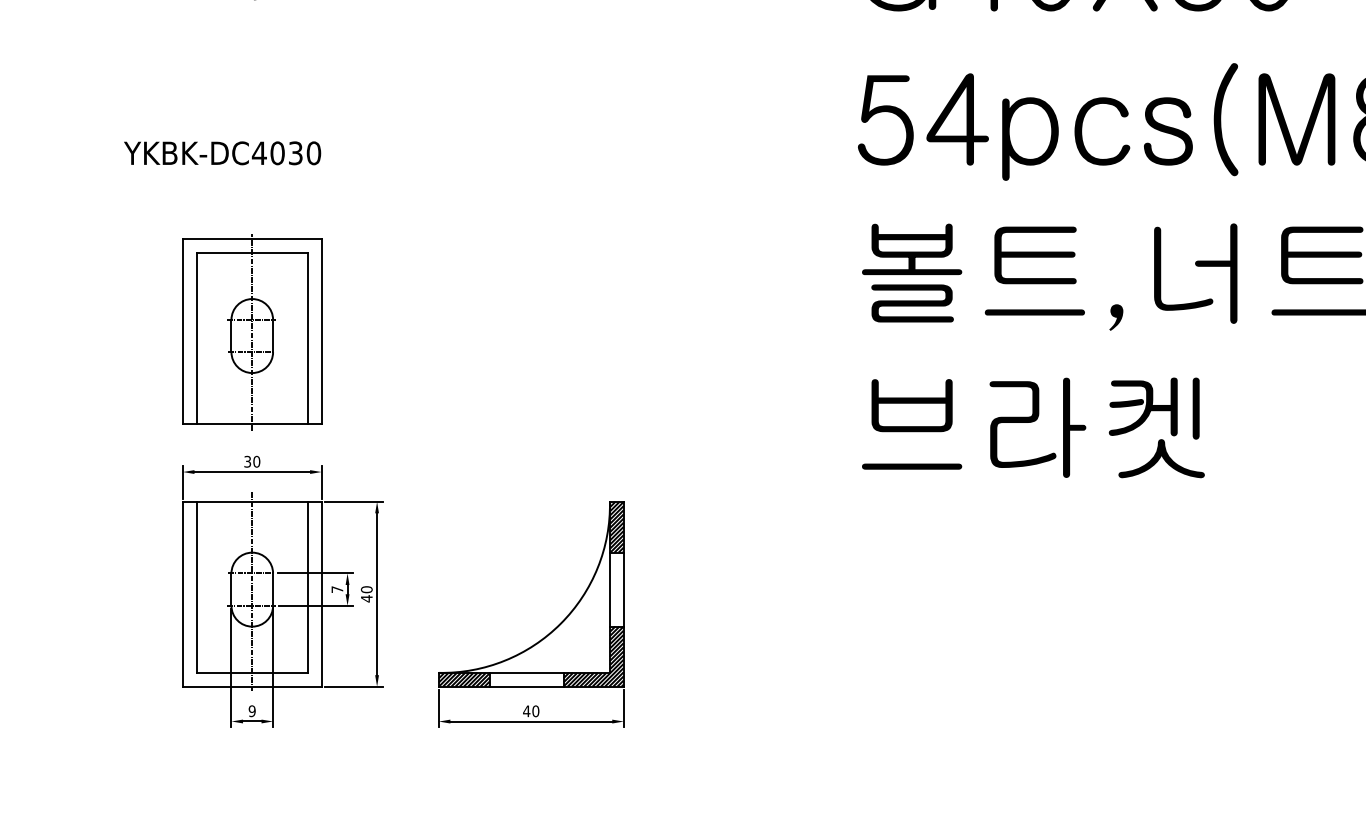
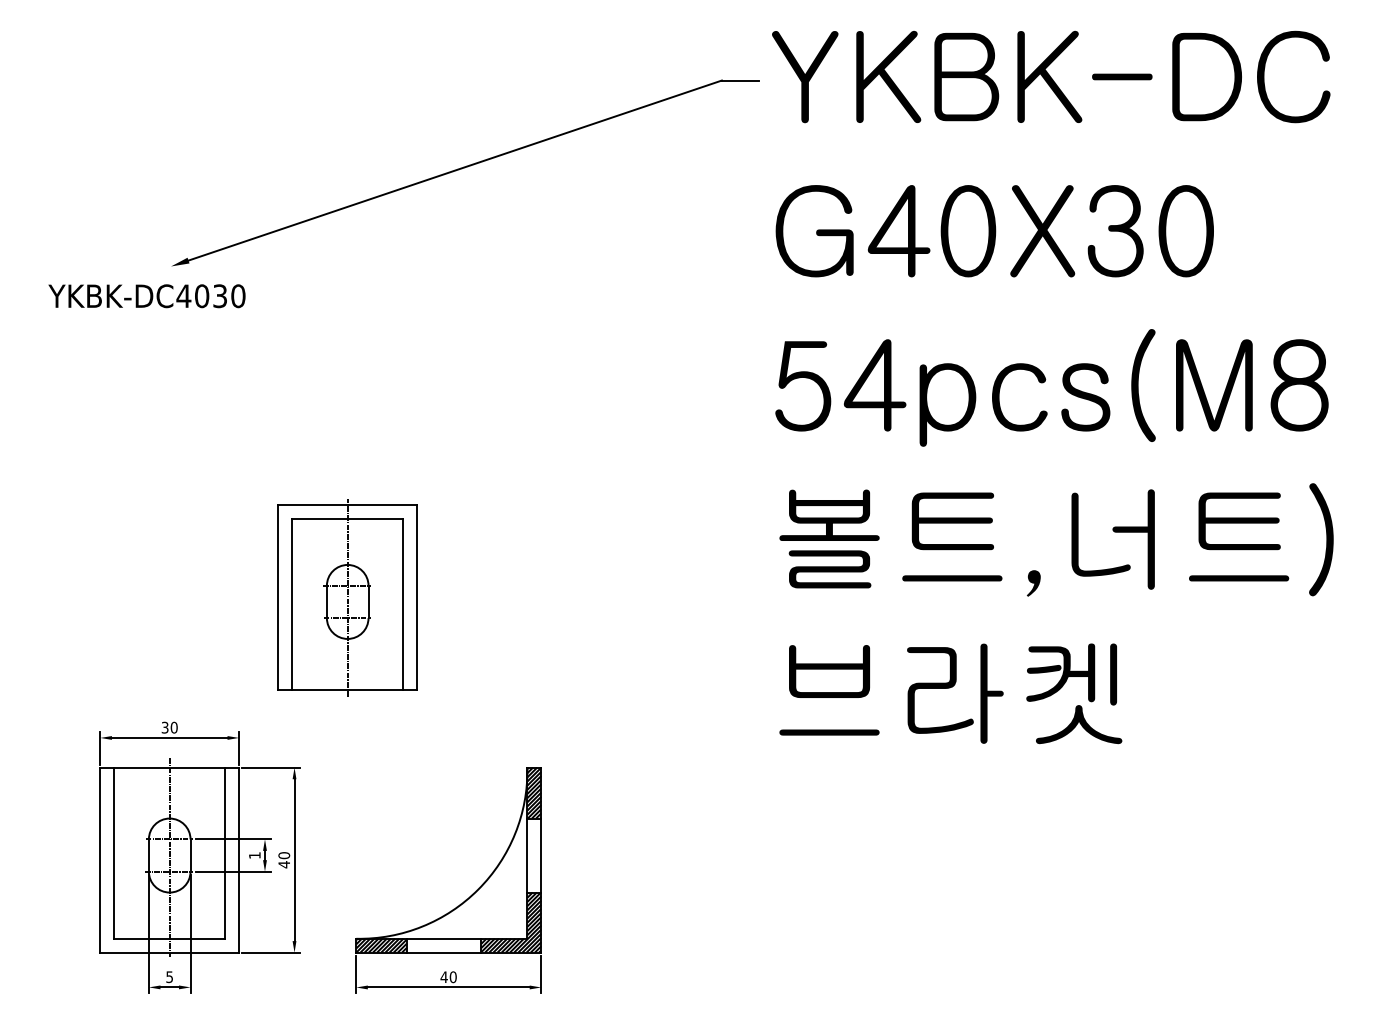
text: (222, 153) -> (146, 296), moved
part: (252, 331) -> (347, 597), moved
text: (337, 589) -> (254, 855), 7 -> 1
text: (252, 710) -> (169, 976), 9 -> 5

